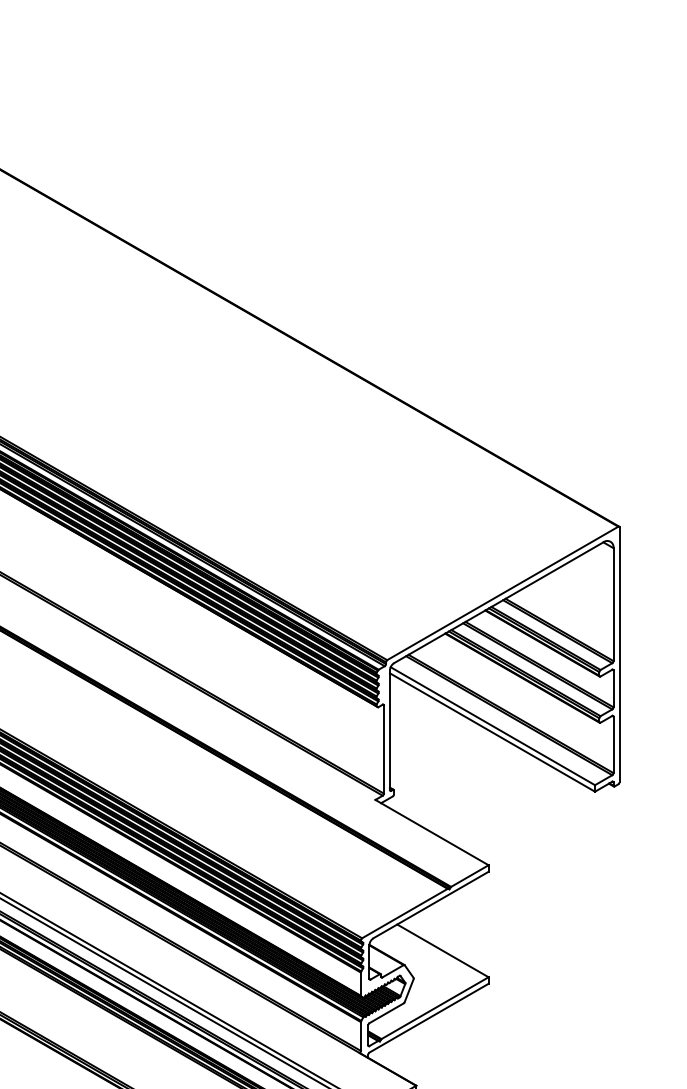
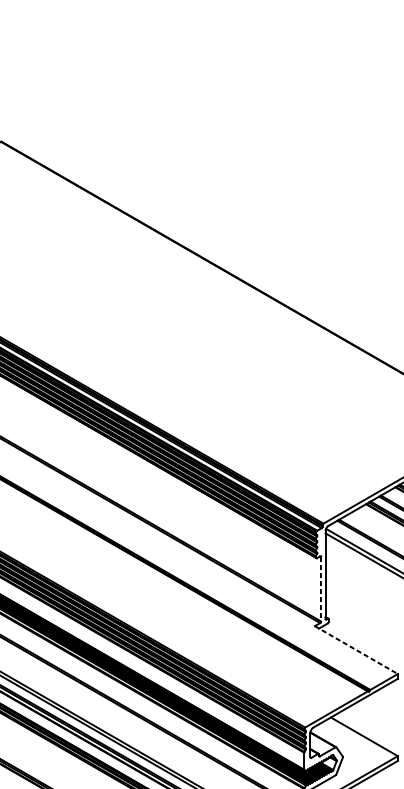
line: (383, 750) -> (320, 589), solid -> dashed
line: (432, 832) -> (356, 650), solid -> dashed

